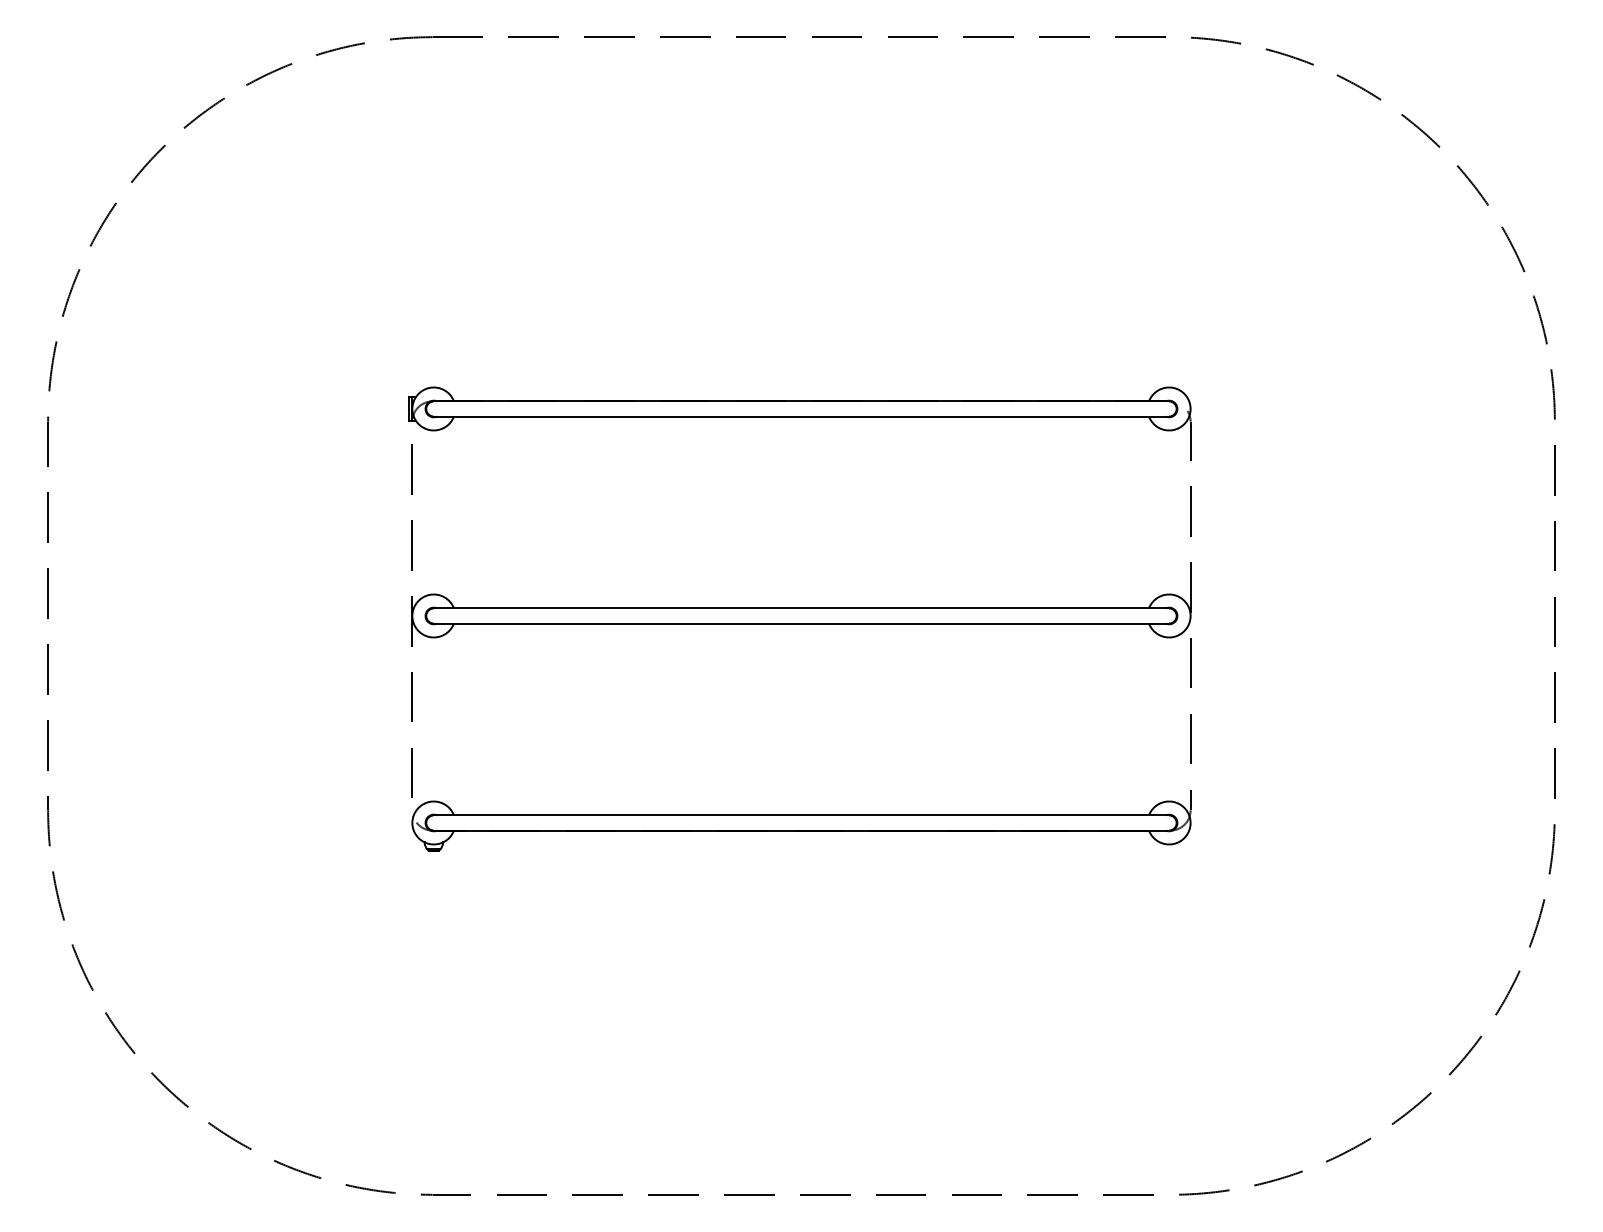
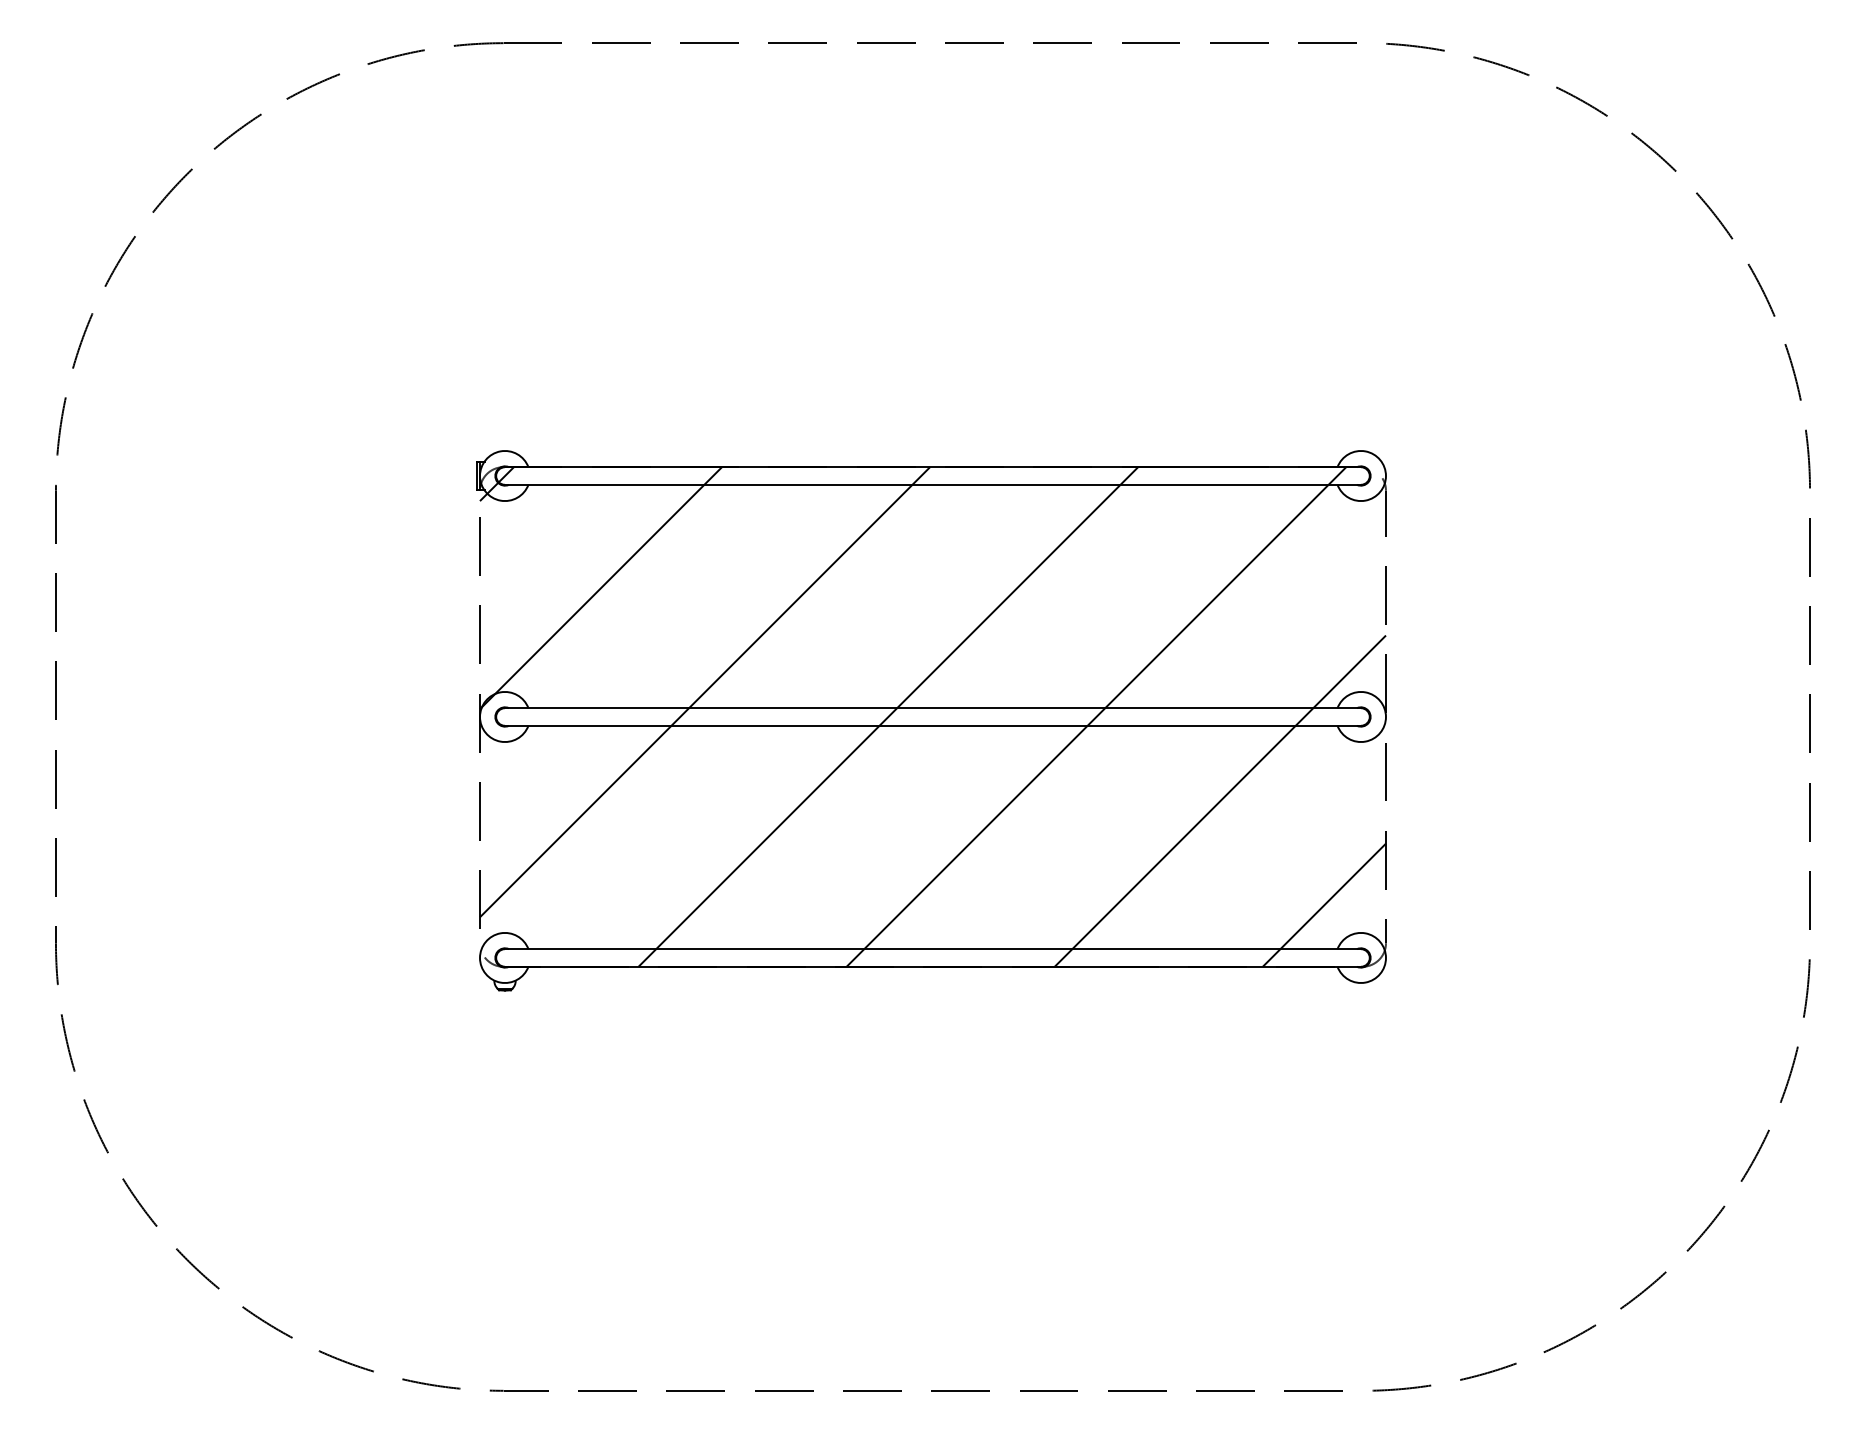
hatch: (801, 615) -> (932, 716), added

